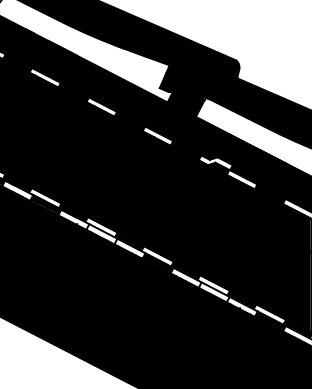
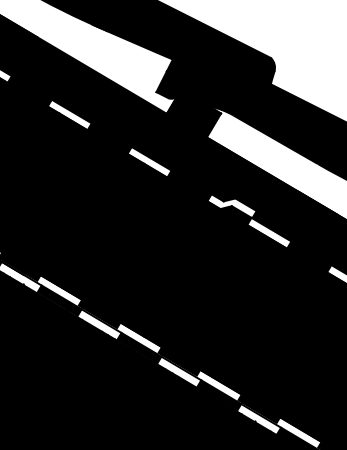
fill: (101, 233) -> (58, 300), added
fill: (213, 291) -> (217, 394), added

